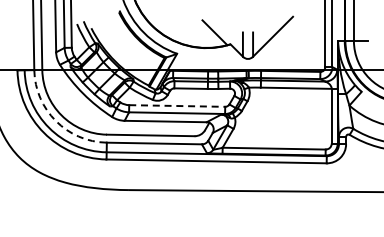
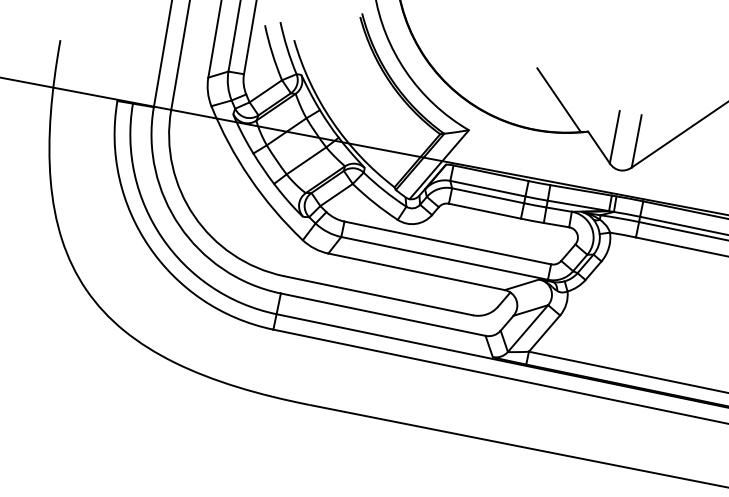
line: (177, 106) -> (448, 244), dashed -> solid
arc: (55, 121) -> (178, 226), dashed -> solid

